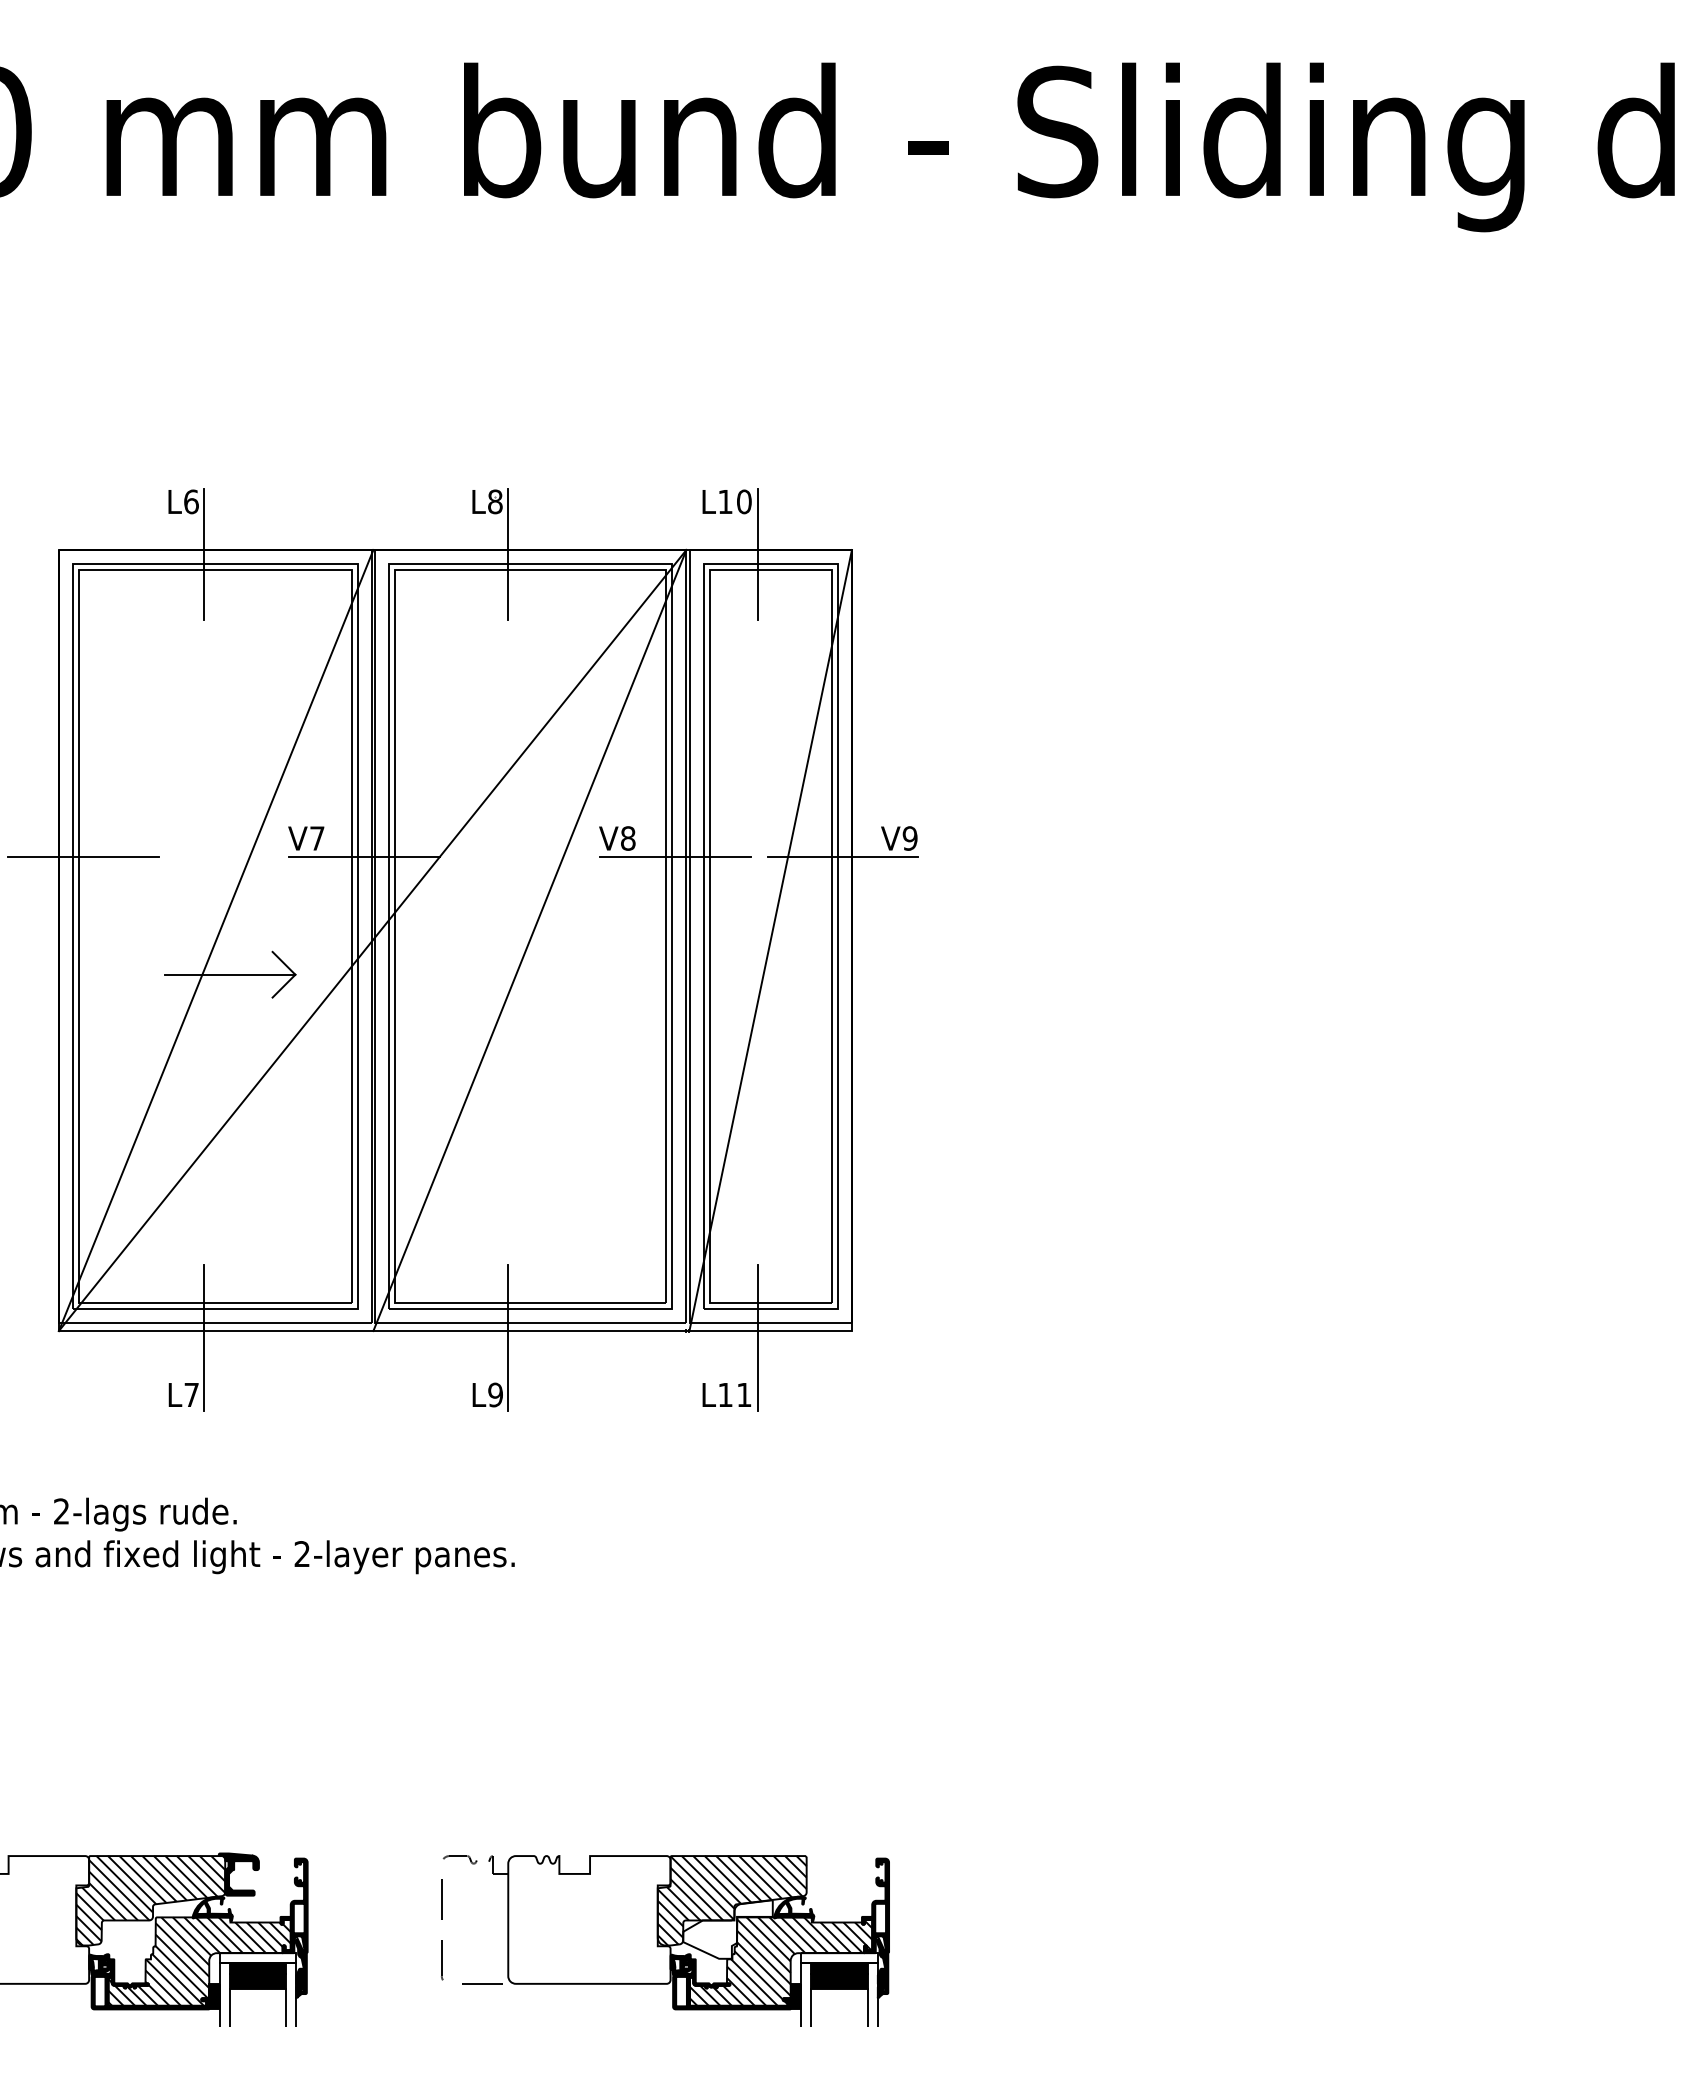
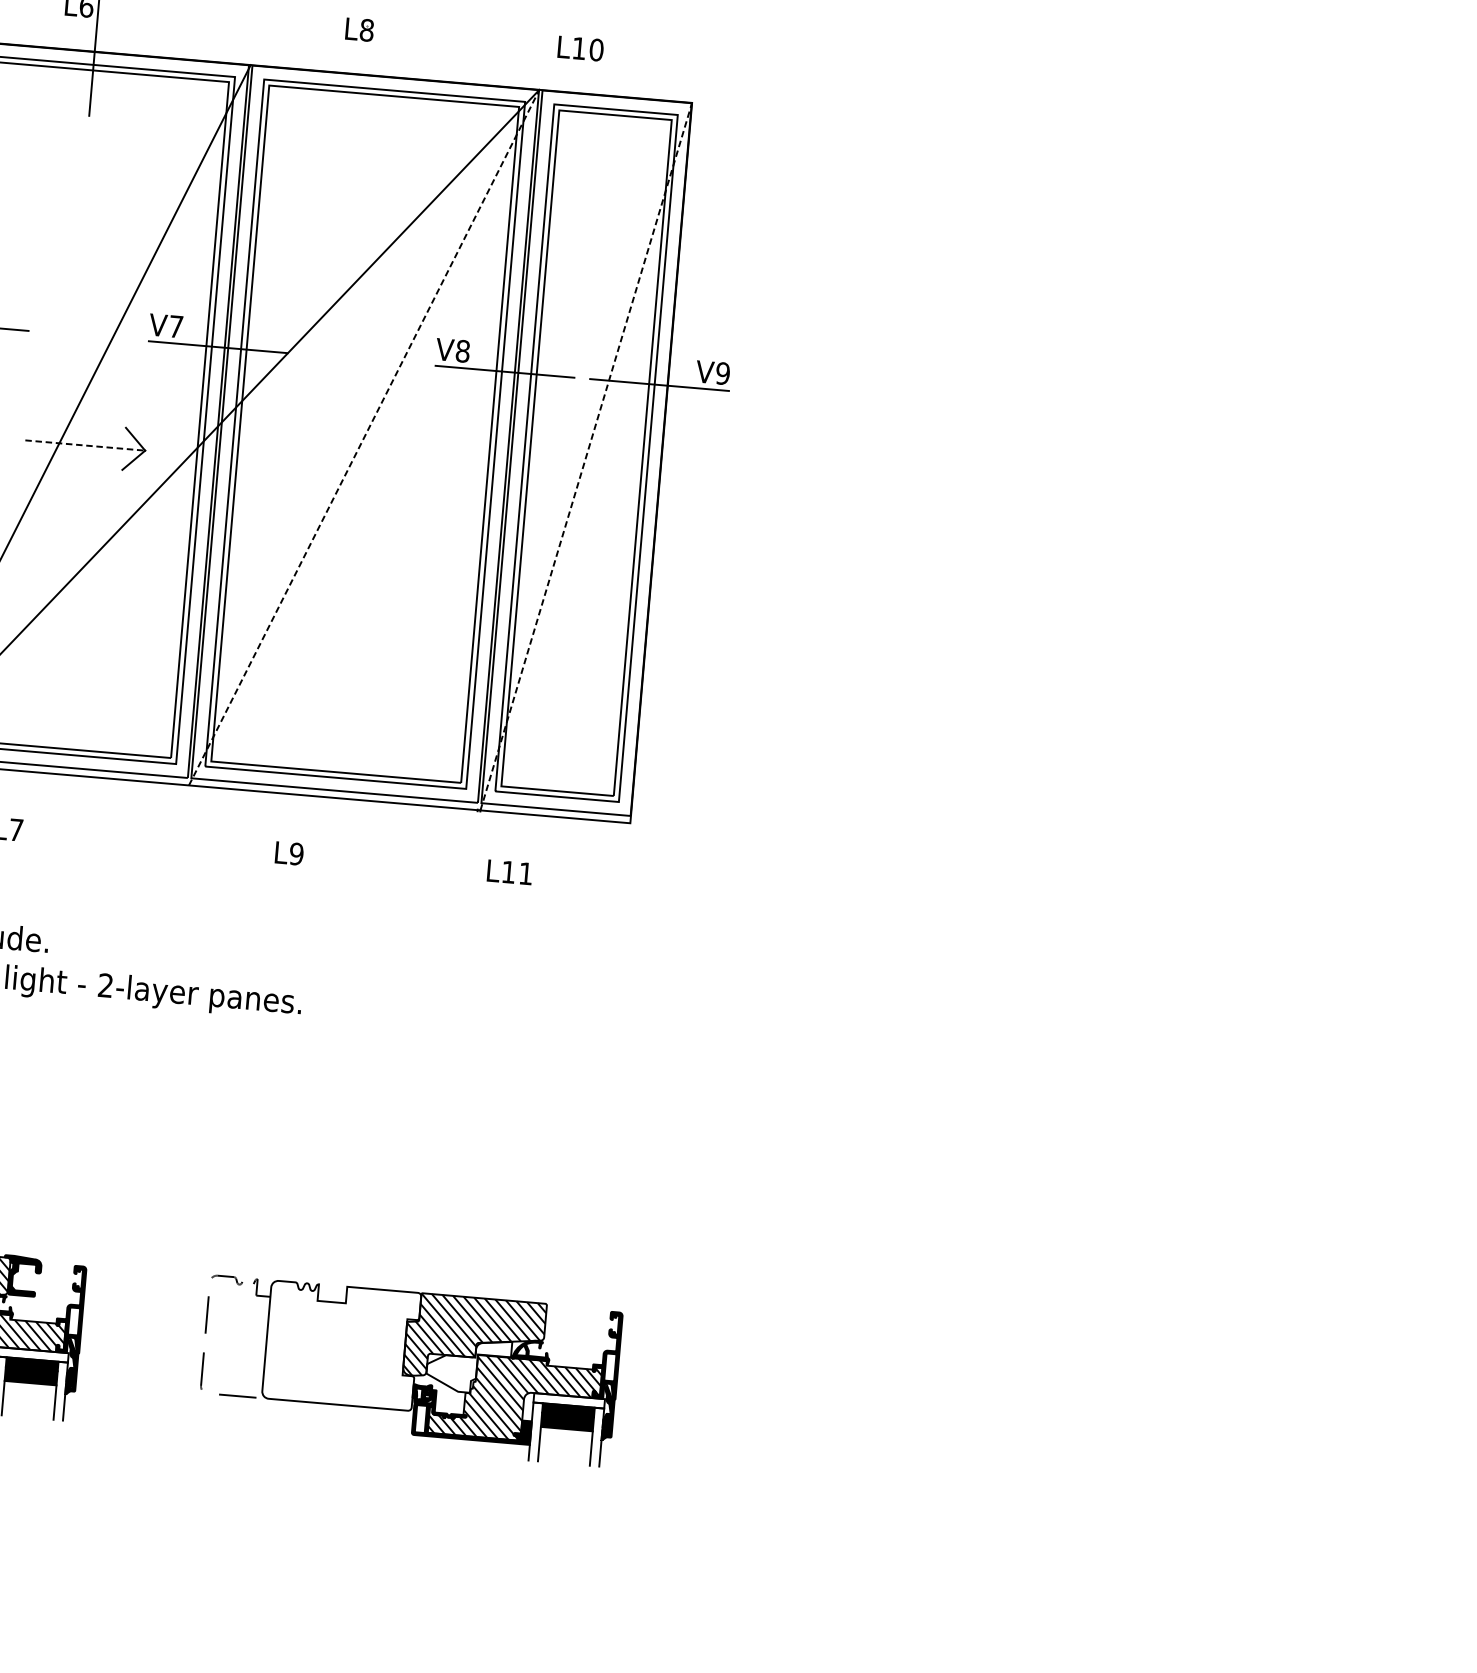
line: (508, 554) -> (374, 79), removed
line: (758, 554) -> (605, 99), removed
line: (529, 940) -> (363, 437), solid -> dashed
line: (770, 940) -> (586, 456), solid -> dashed
line: (230, 974) -> (85, 445), solid -> dashed
line: (204, 1337) -> (32, 778), removed
line: (508, 1337) -> (313, 802), removed
line: (758, 1337) -> (543, 821), removed

